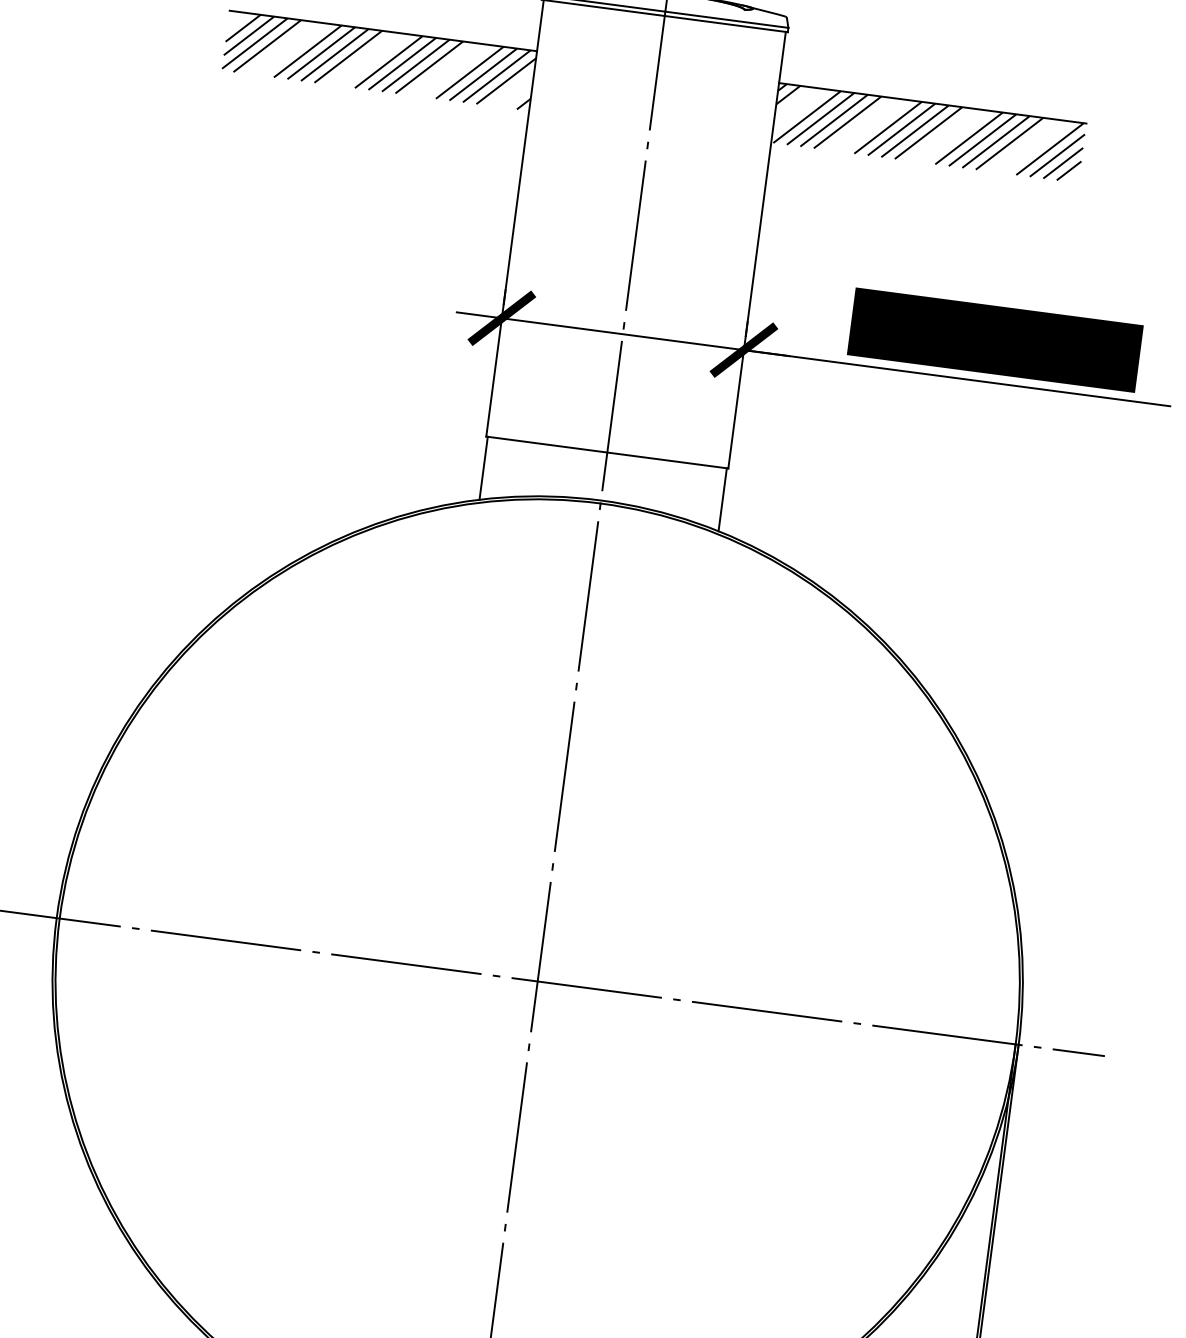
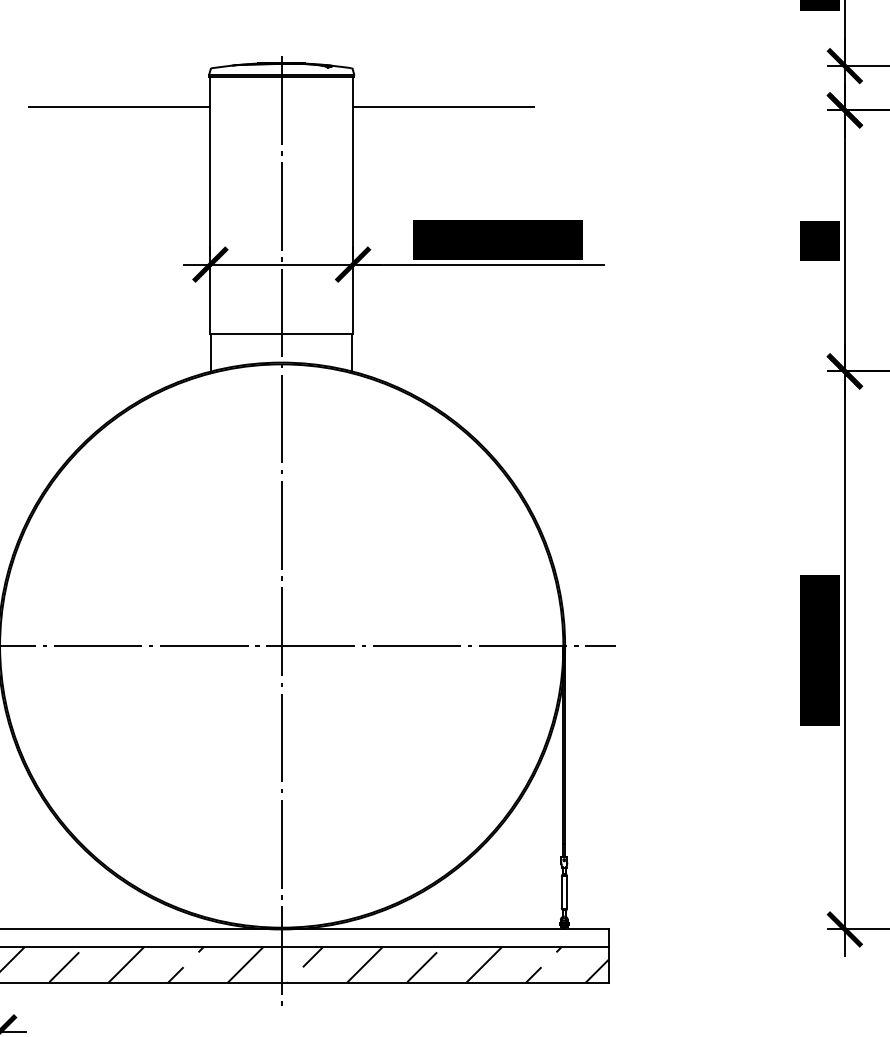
hatch: (378, 60) -> (119, 124), removed
hatch: (928, 132) -> (443, 124), removed

